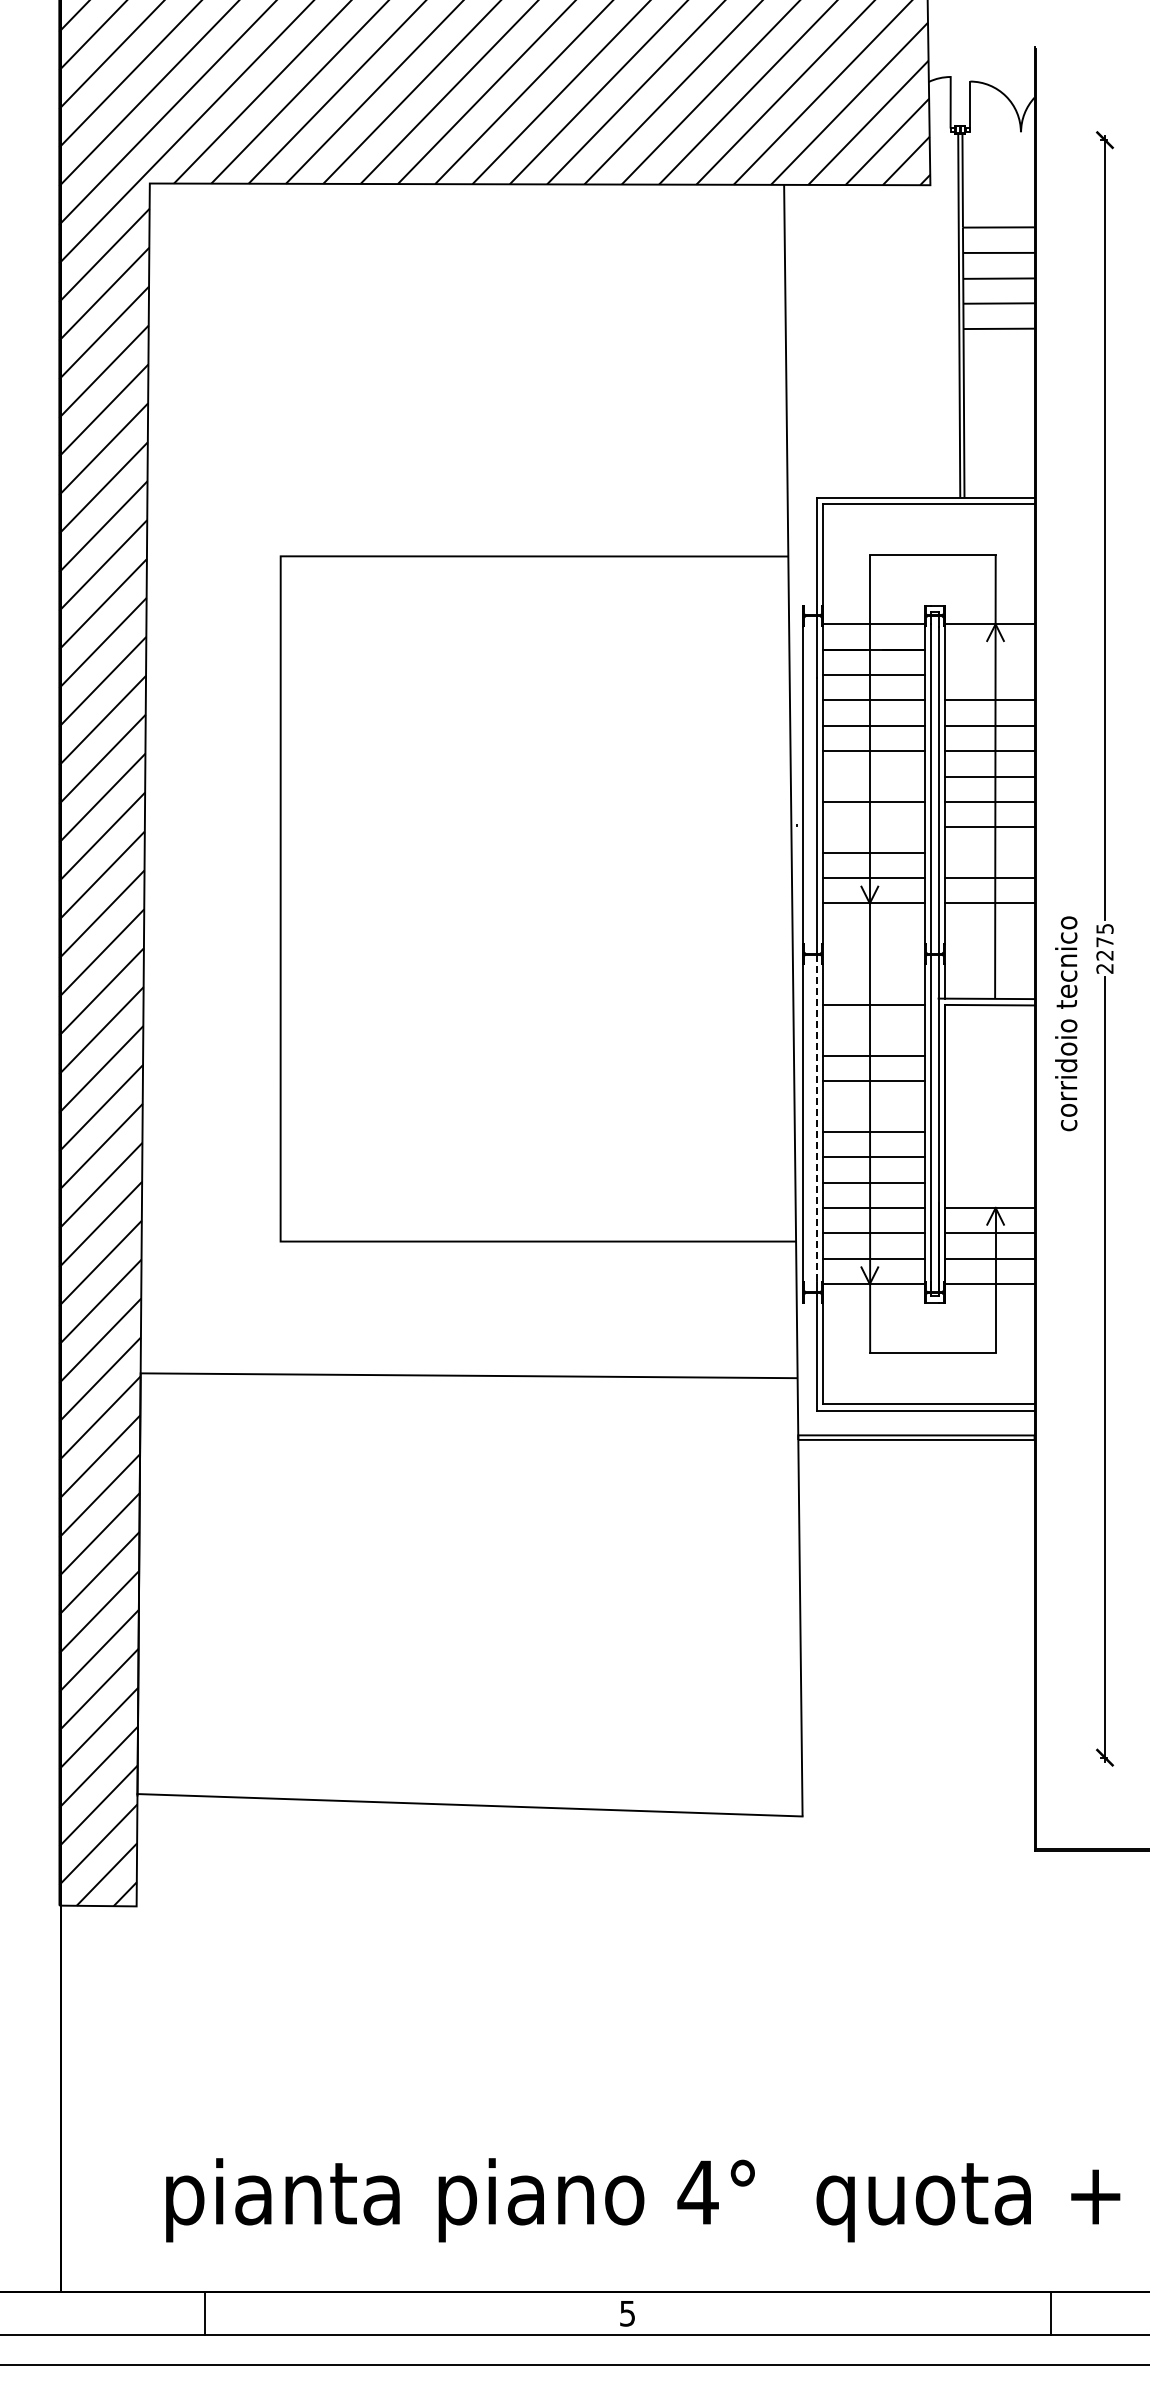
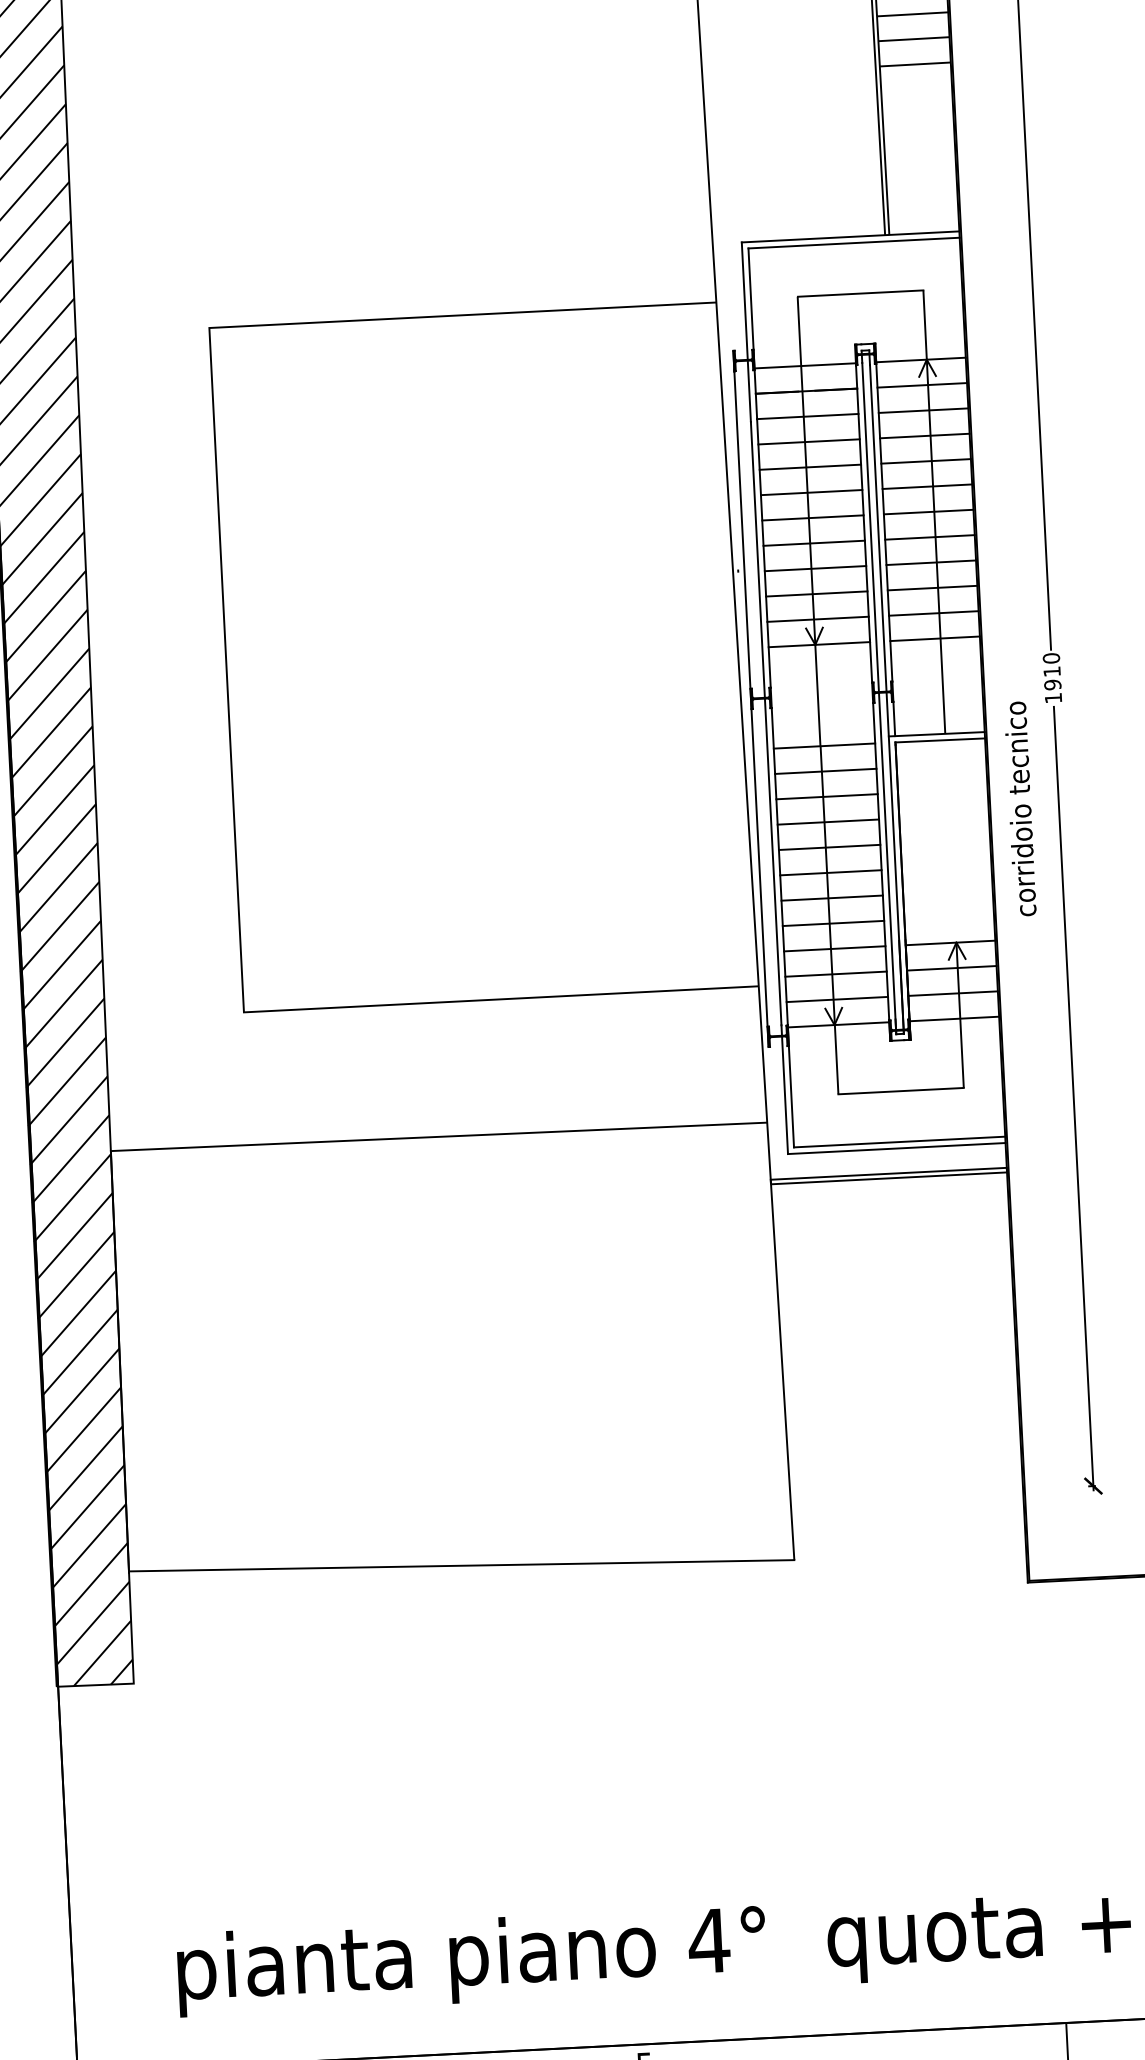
line: (989, 649) -> (921, 385), added
line: (989, 675) -> (923, 411), added
line: (873, 776) -> (812, 517), added
line: (873, 827) -> (815, 568), added
line: (989, 852) -> (932, 587), added
text: (1104, 948) -> (1051, 678), 2275 -> 1910
text: (1066, 1023) -> (1020, 808), moved
line: (873, 1030) -> (825, 771), added
line: (873, 1106) -> (829, 847), added
line: (816, 1118) -> (772, 862), dashed -> solid

